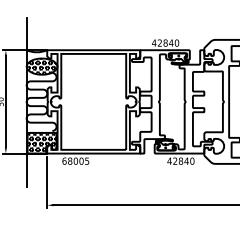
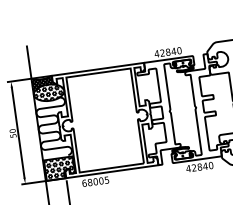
hatch: (39, 57) -> (45, 84), added

